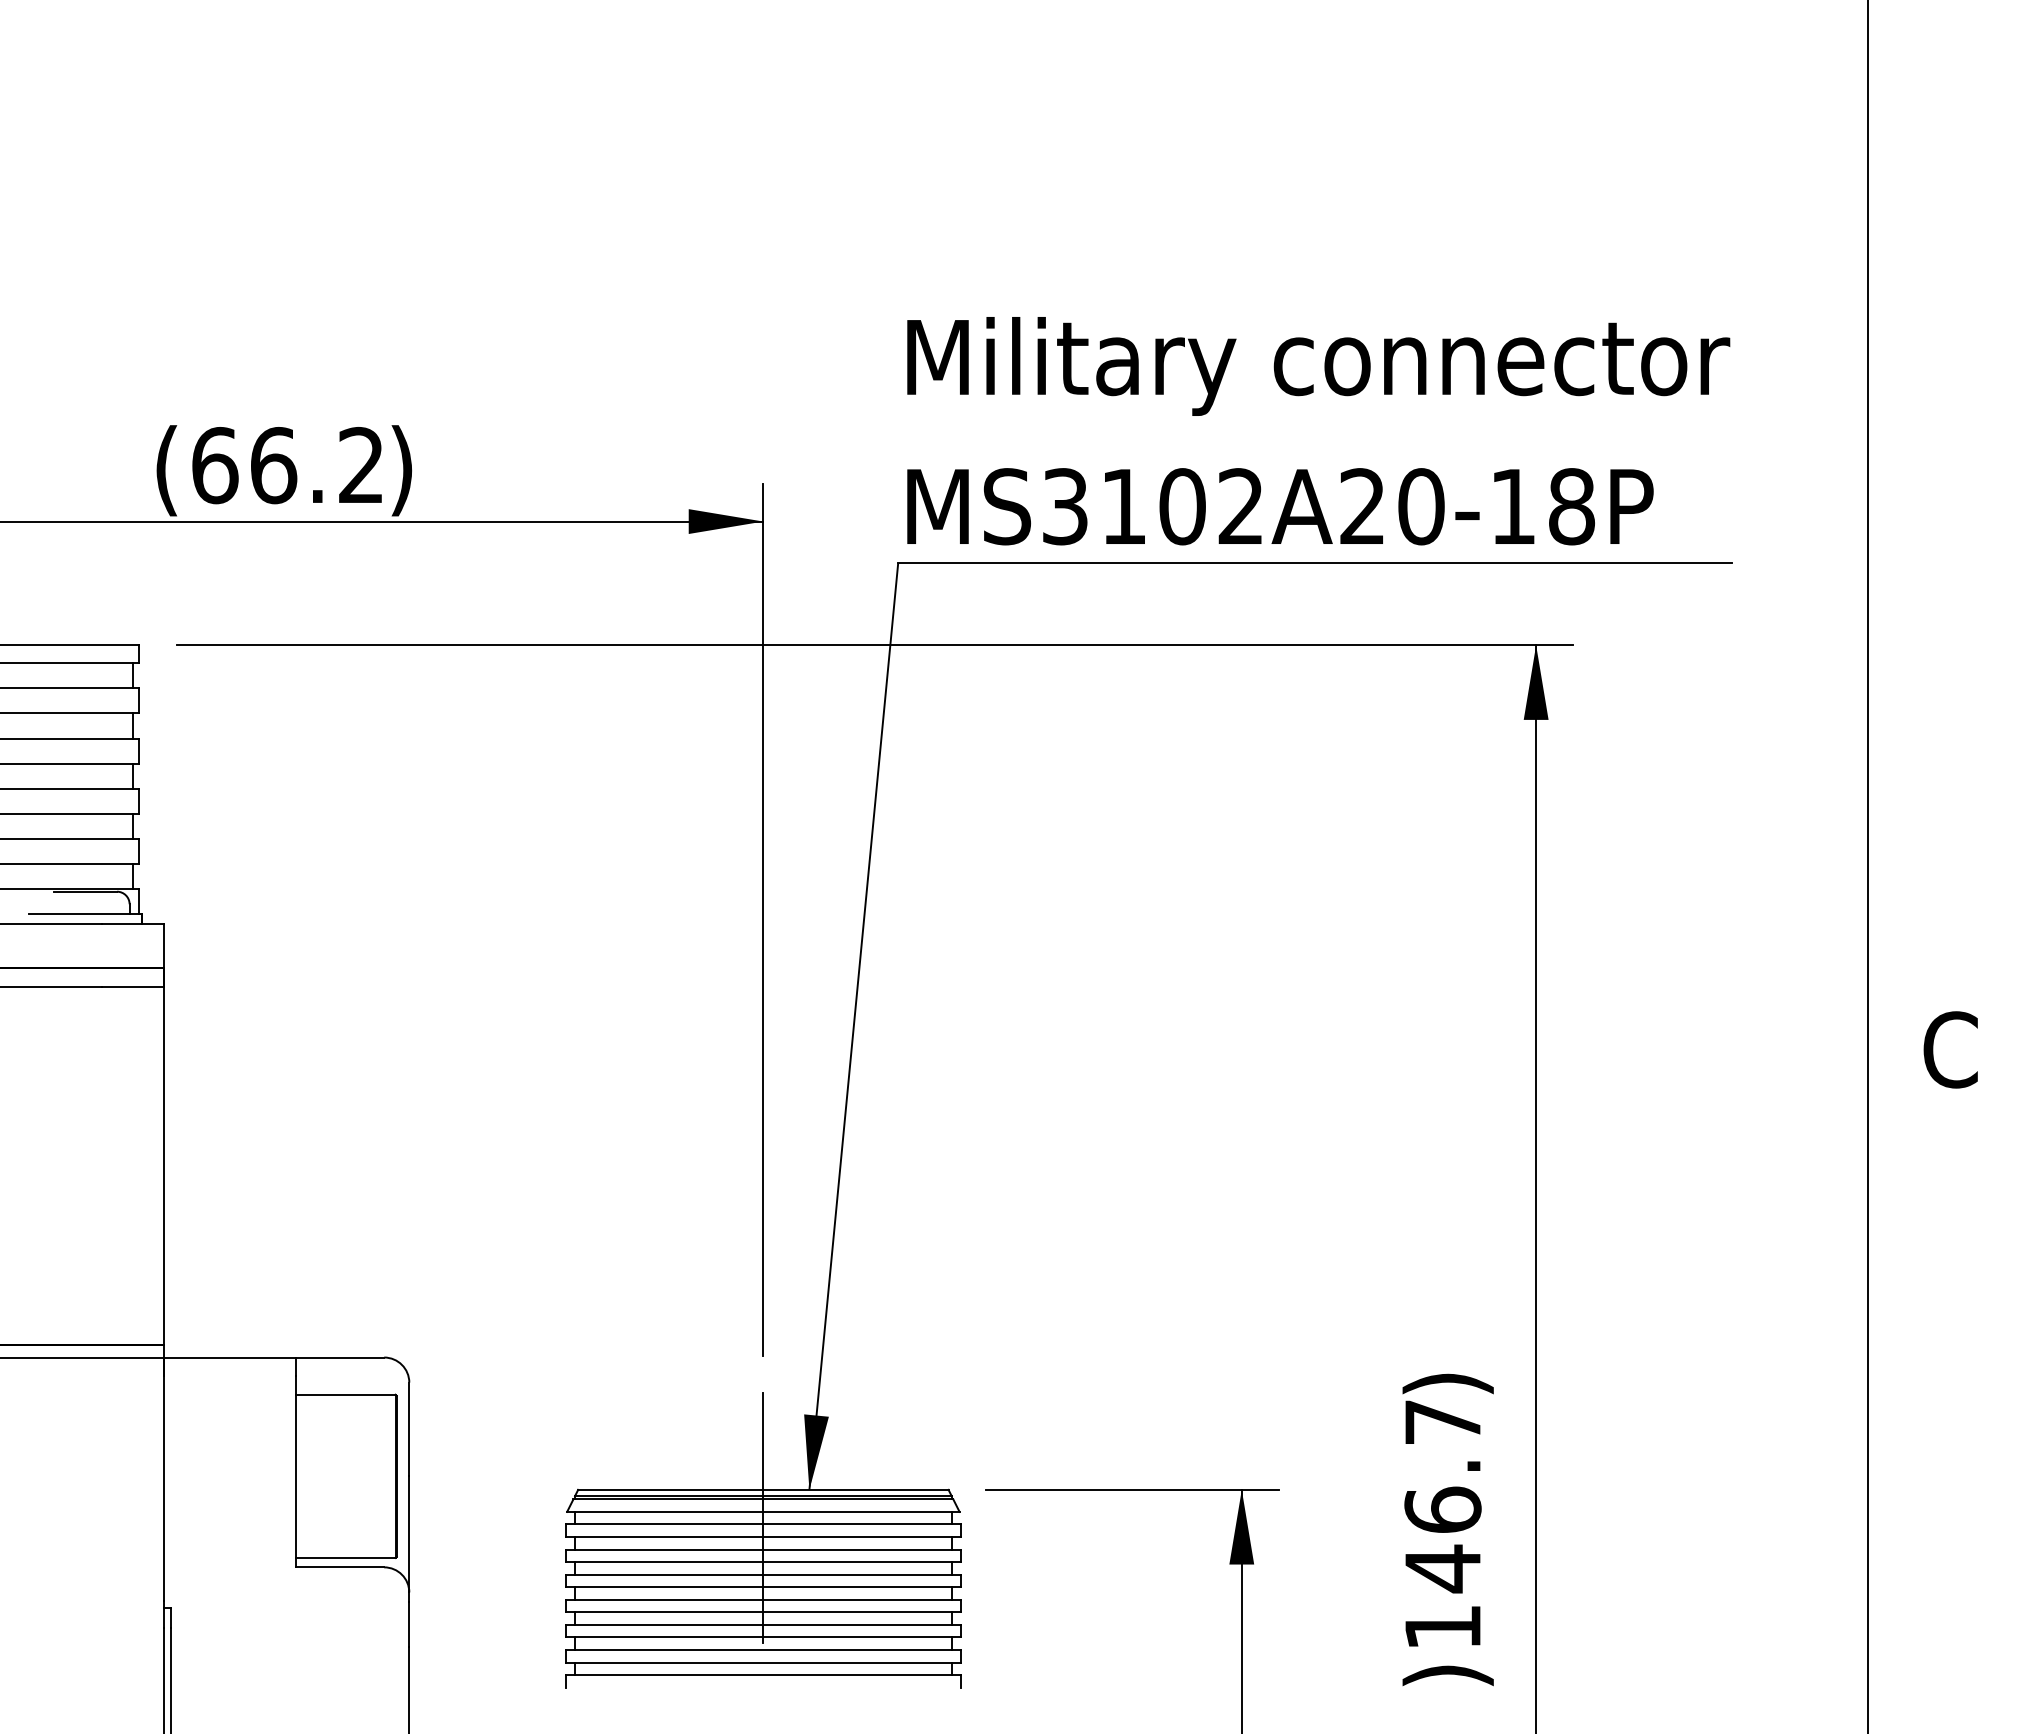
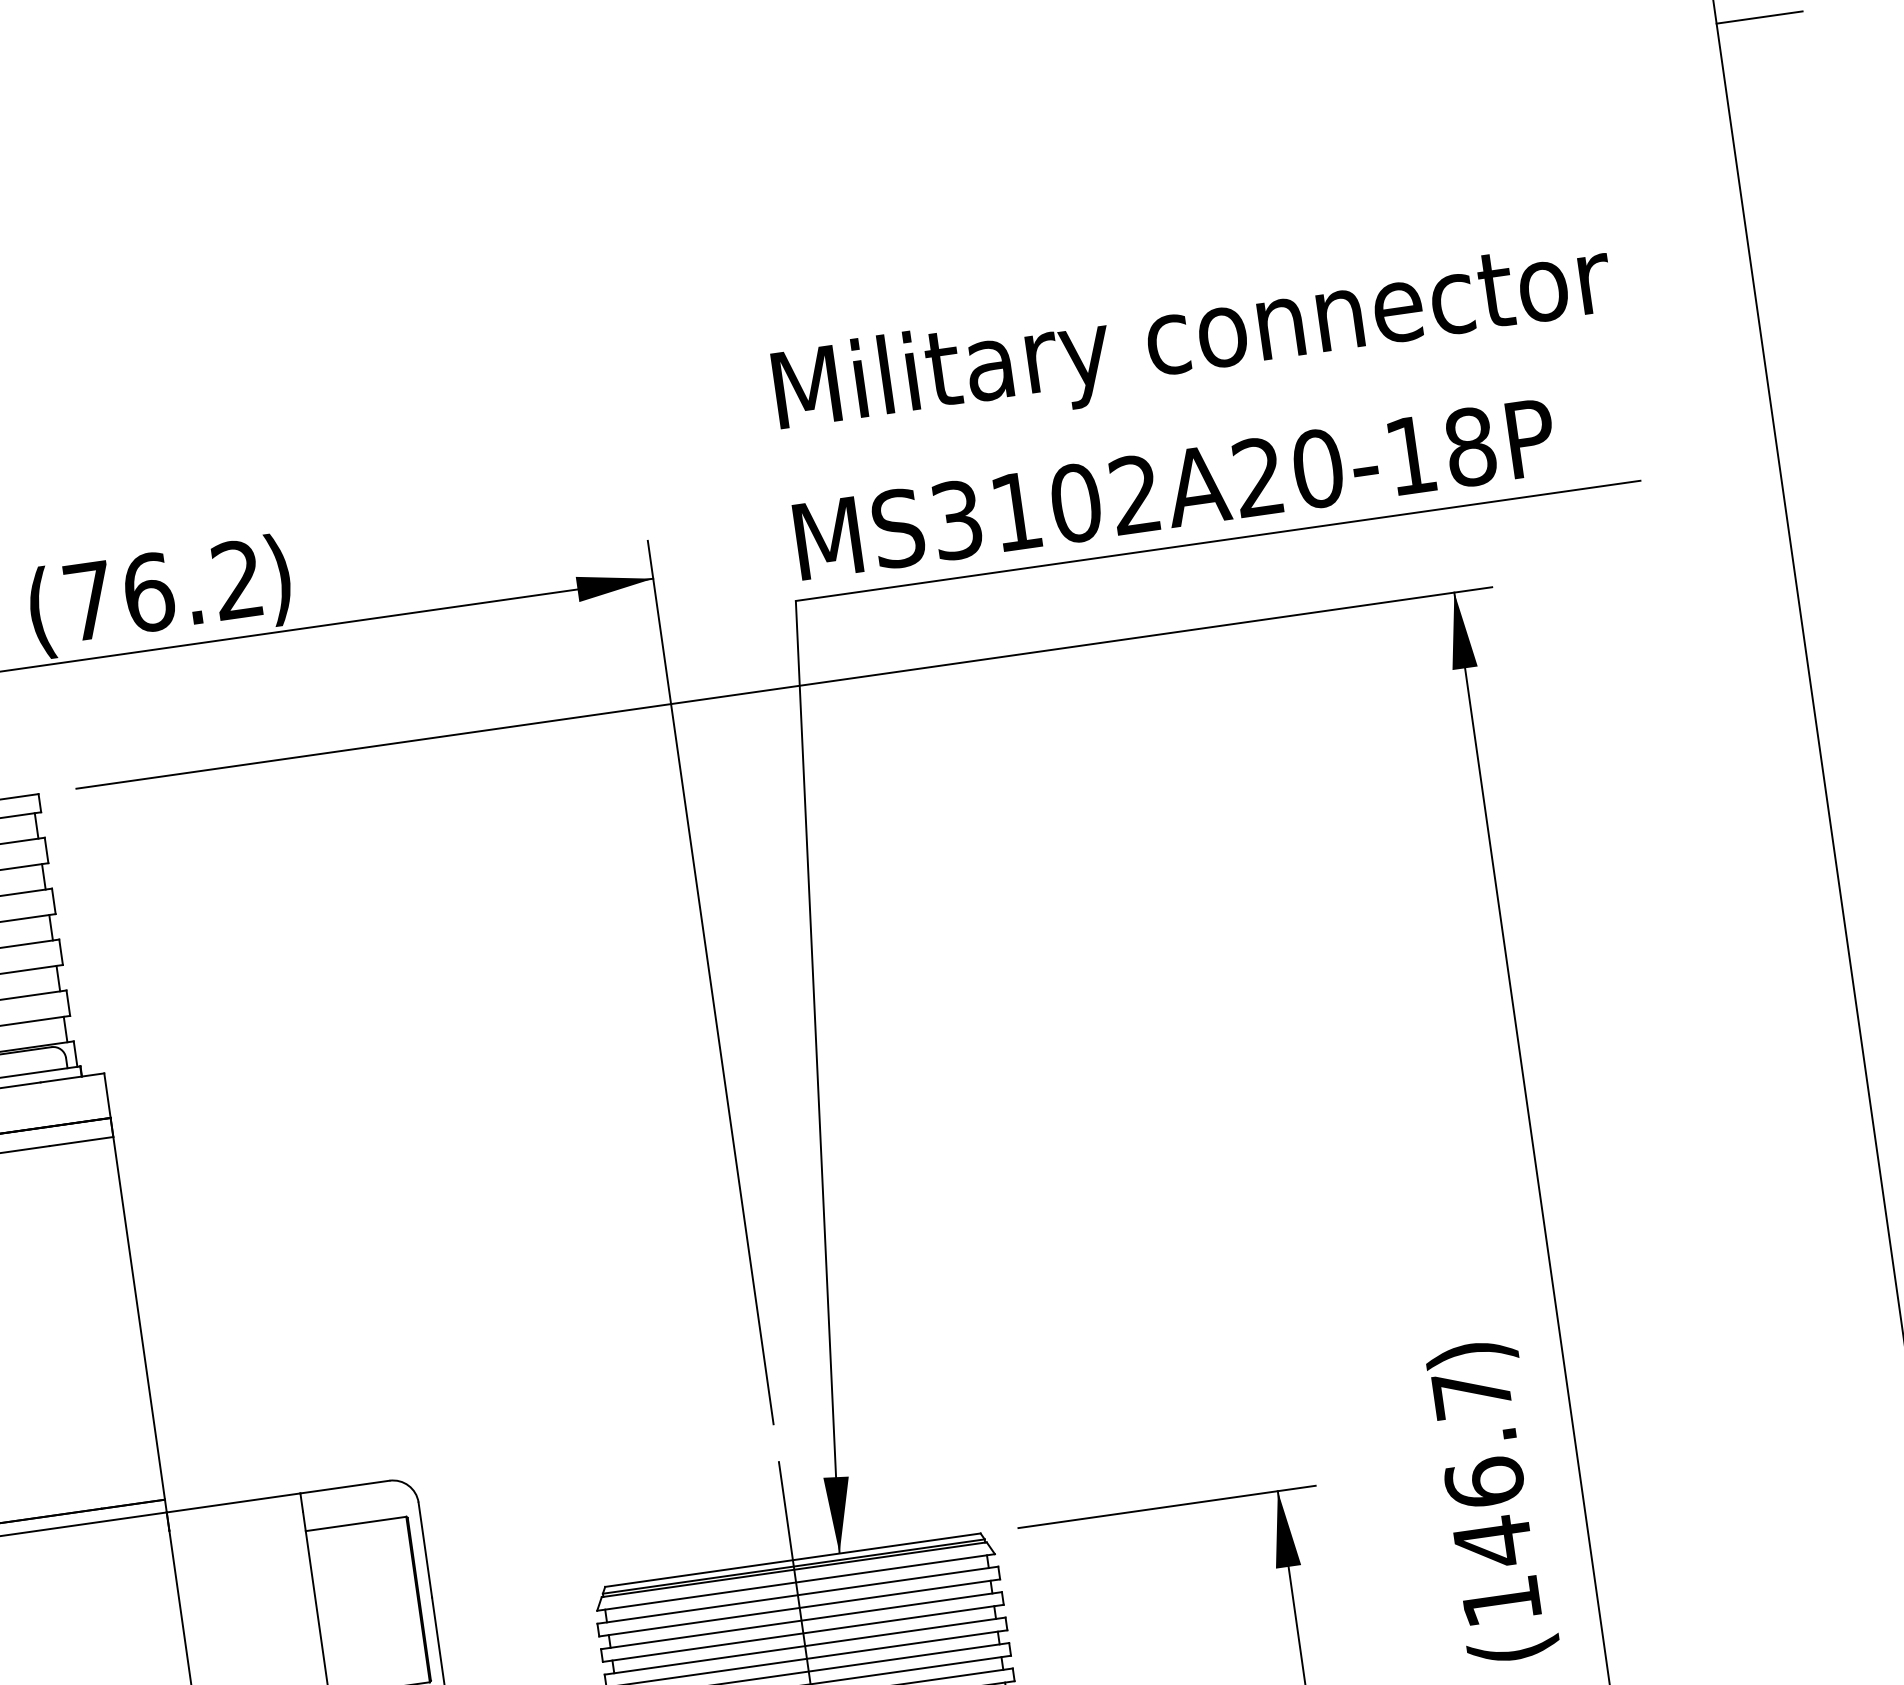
line: (1910, 131) -> (1759, 17), added
text: (215, 465) -> (89, 600), 66.2 -> 76.2
text: (1447, 1675) -> (1513, 1649), ) -> (

